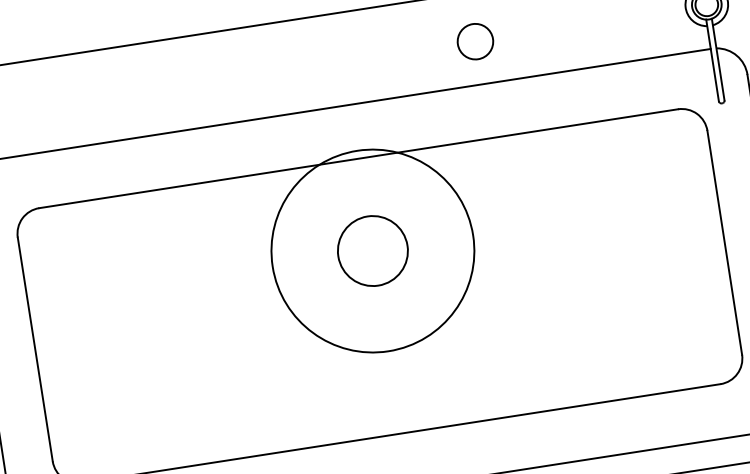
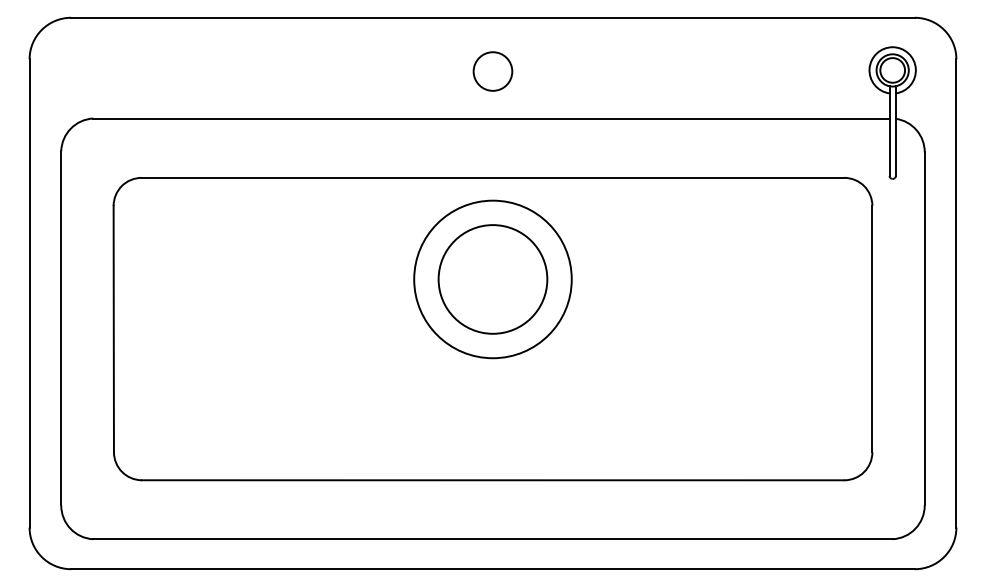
circle: (475, 41) -> (492, 71), moved
circle: (372, 251) -> (492, 279), size x0.71
circle: (372, 251) -> (492, 279), size x1.43

